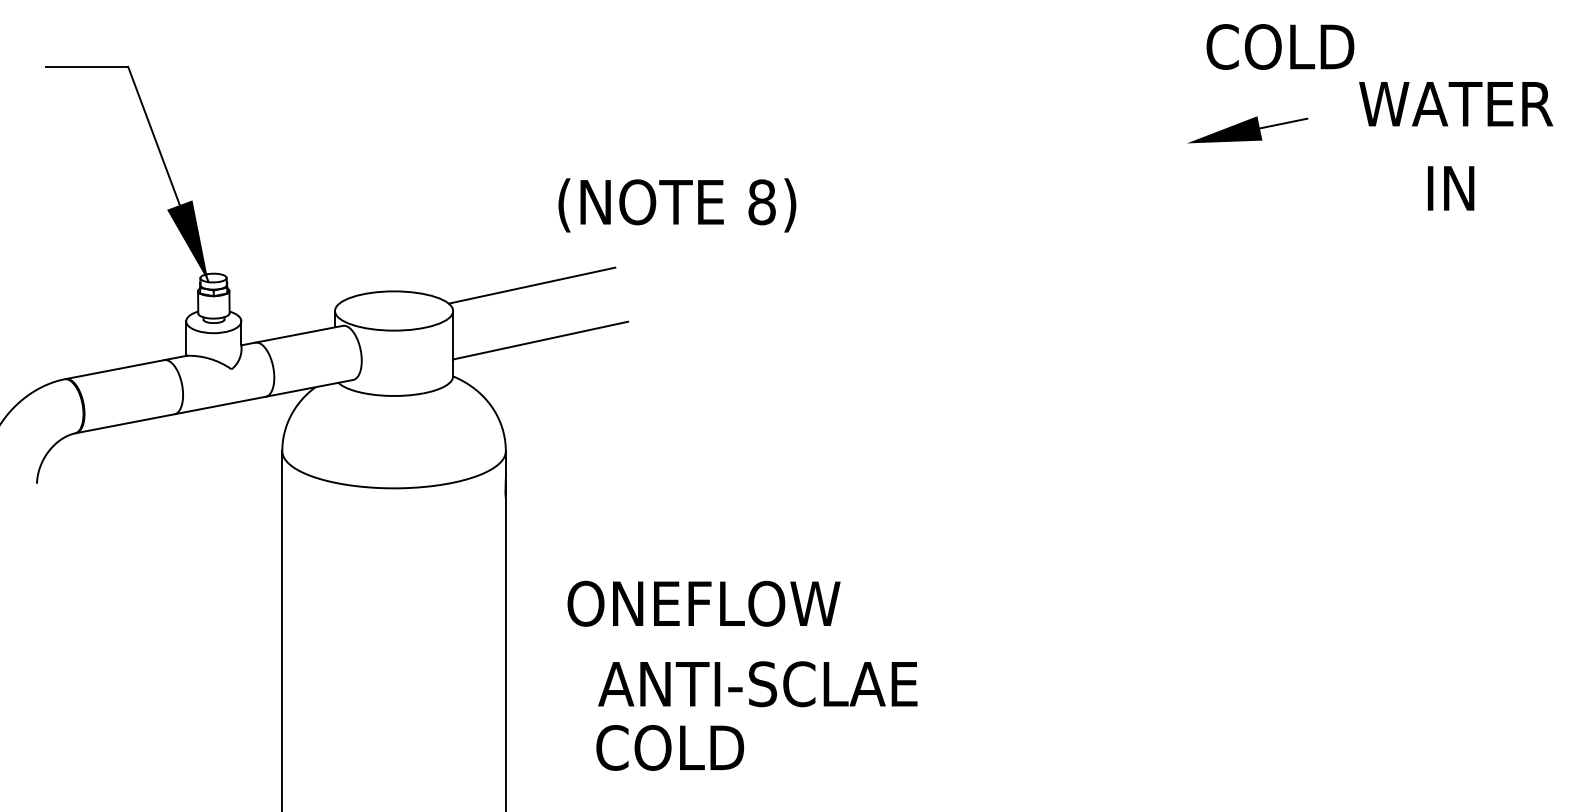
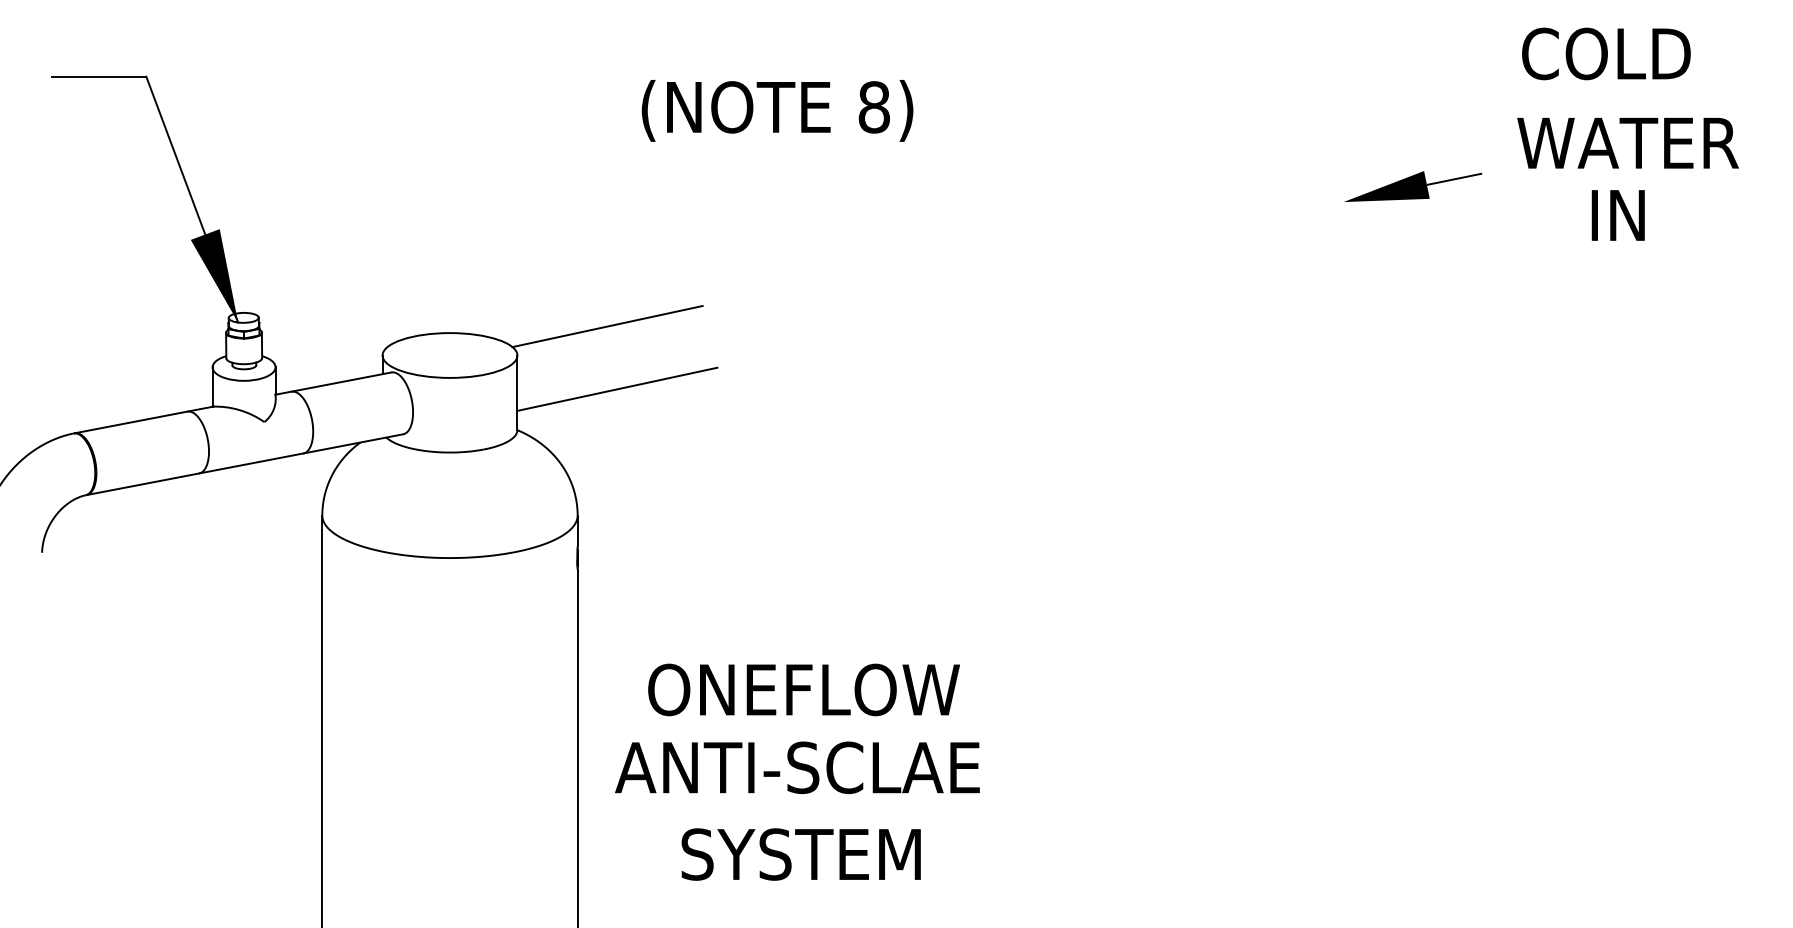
text: (1280, 46) -> (1606, 53), moved
text: (1455, 104) -> (1627, 143), moved
part: (1248, 129) -> (1413, 186), moved
text: (1450, 188) -> (1617, 215), moved
text: (677, 205) -> (777, 110), moved
text: (757, 683) -> (797, 767), moved
text: (700, 747) -> (800, 854), COLD -> SYSTEM

